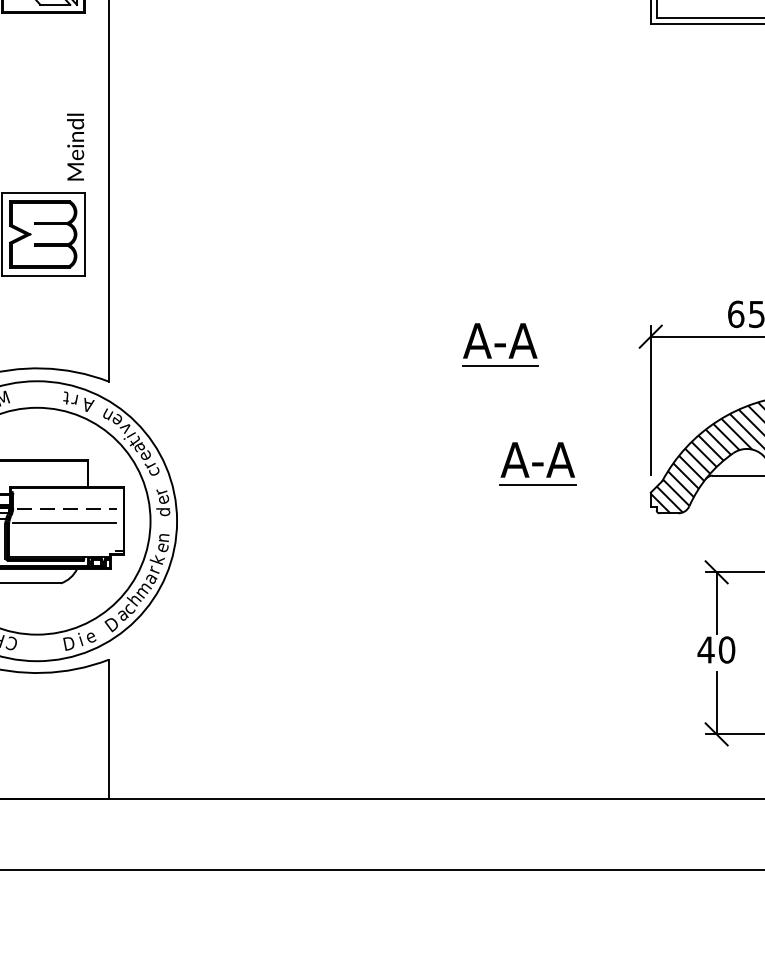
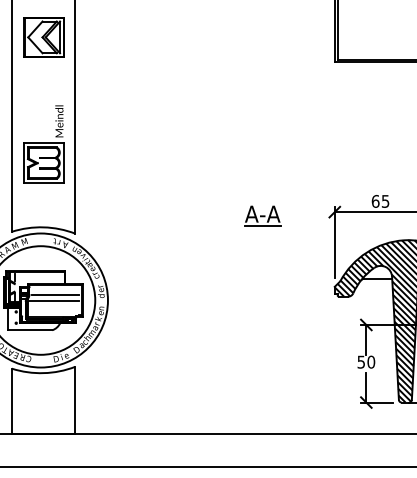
part: (537, 462) -> (280, 272), removed
line: (67, 508) -> (55, 294), dashed -> solid
text: (706, 648) -> (361, 361), 40 -> 50

